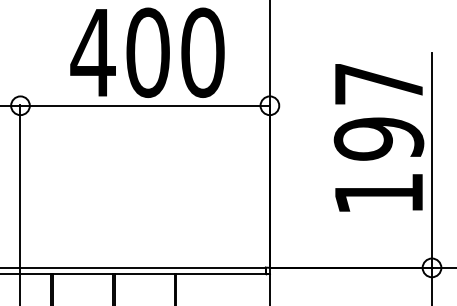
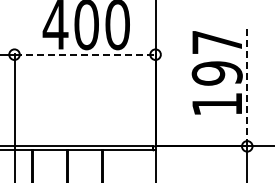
line: (145, 105) -> (85, 54), solid -> dashed
line: (432, 160) -> (247, 85), solid -> dashed

